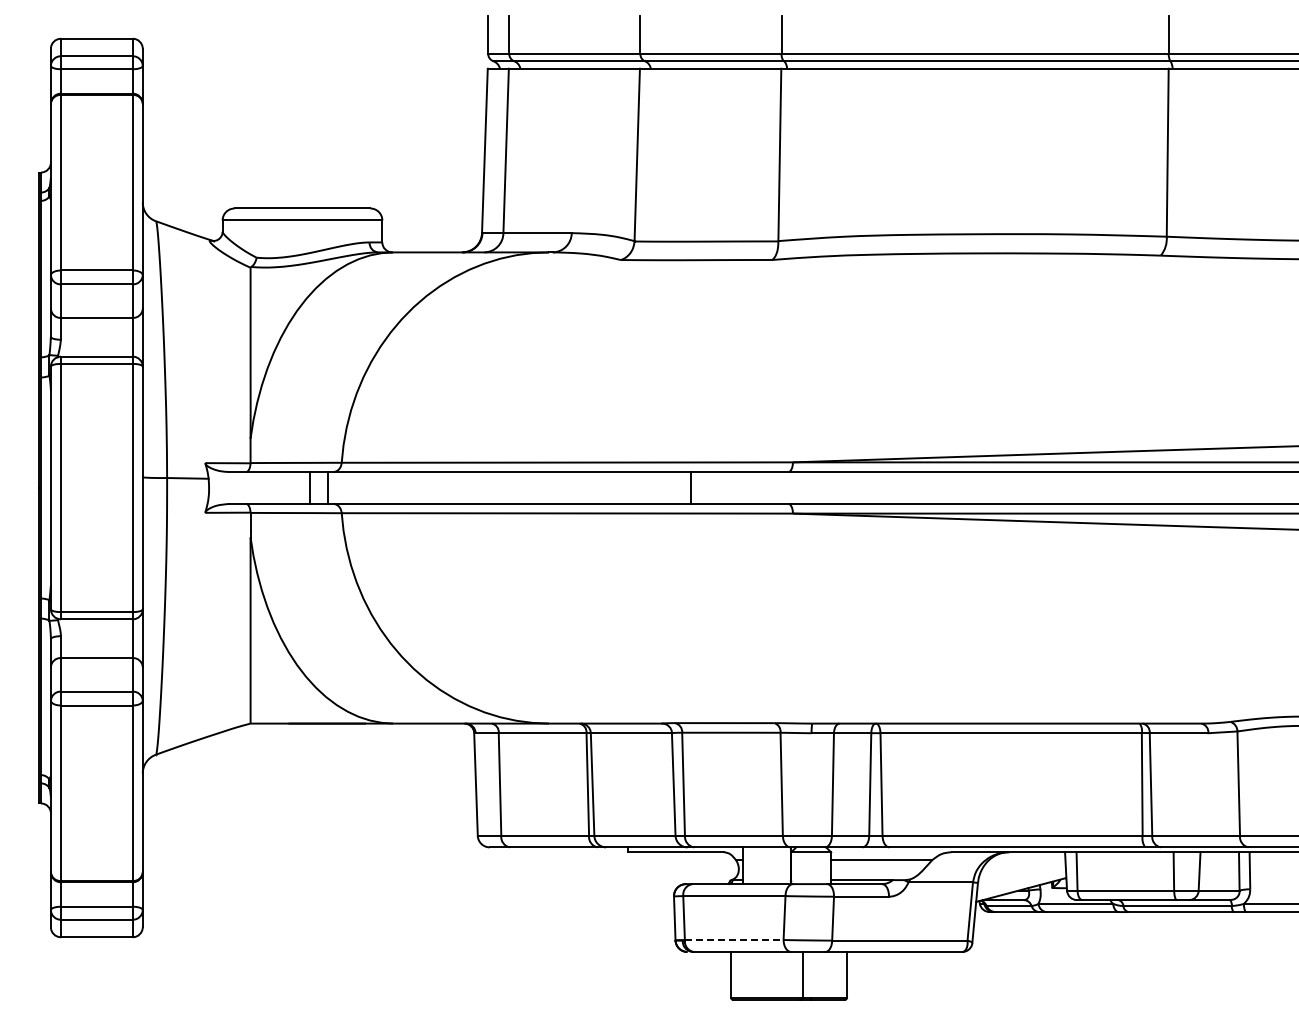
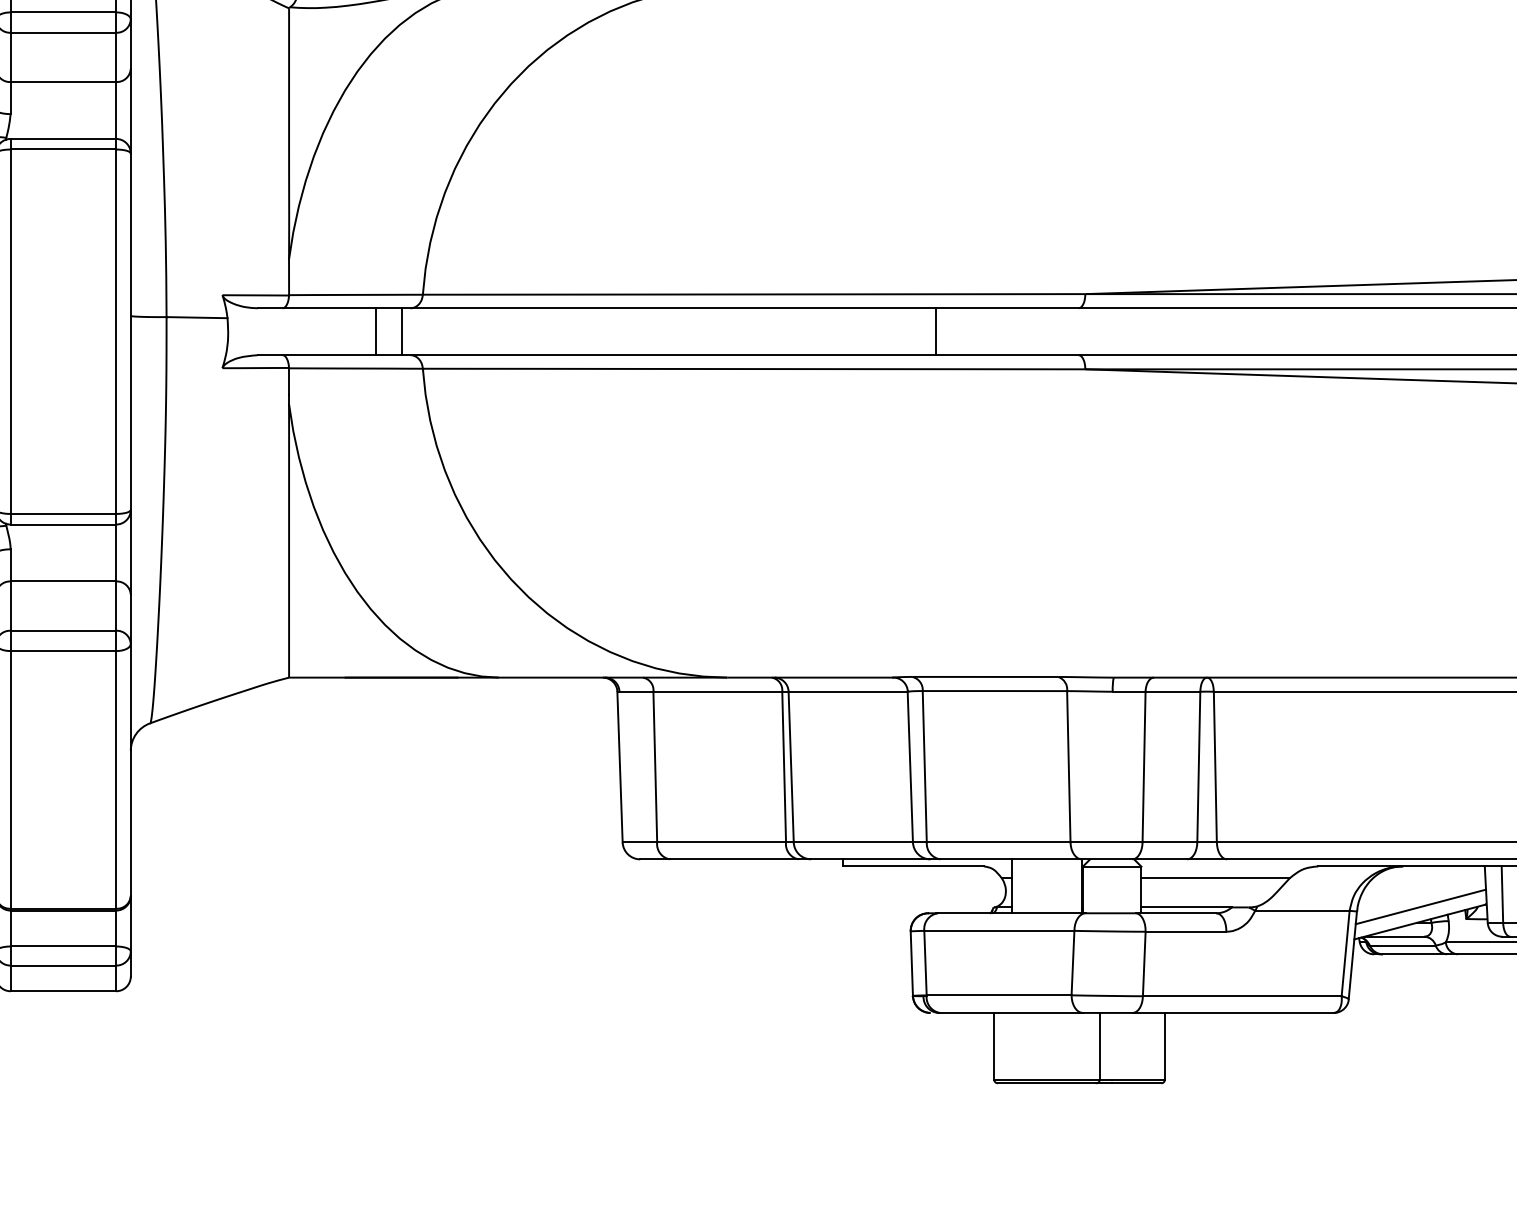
line: (1021, 879) -> (1420, 906), added
line: (734, 940) -> (999, 996), dashed -> solid

